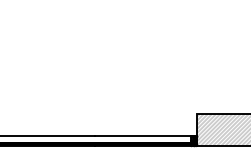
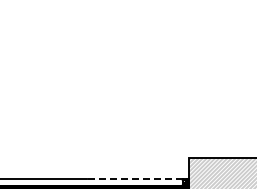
line: (143, 135) -> (134, 179), solid -> dashed

